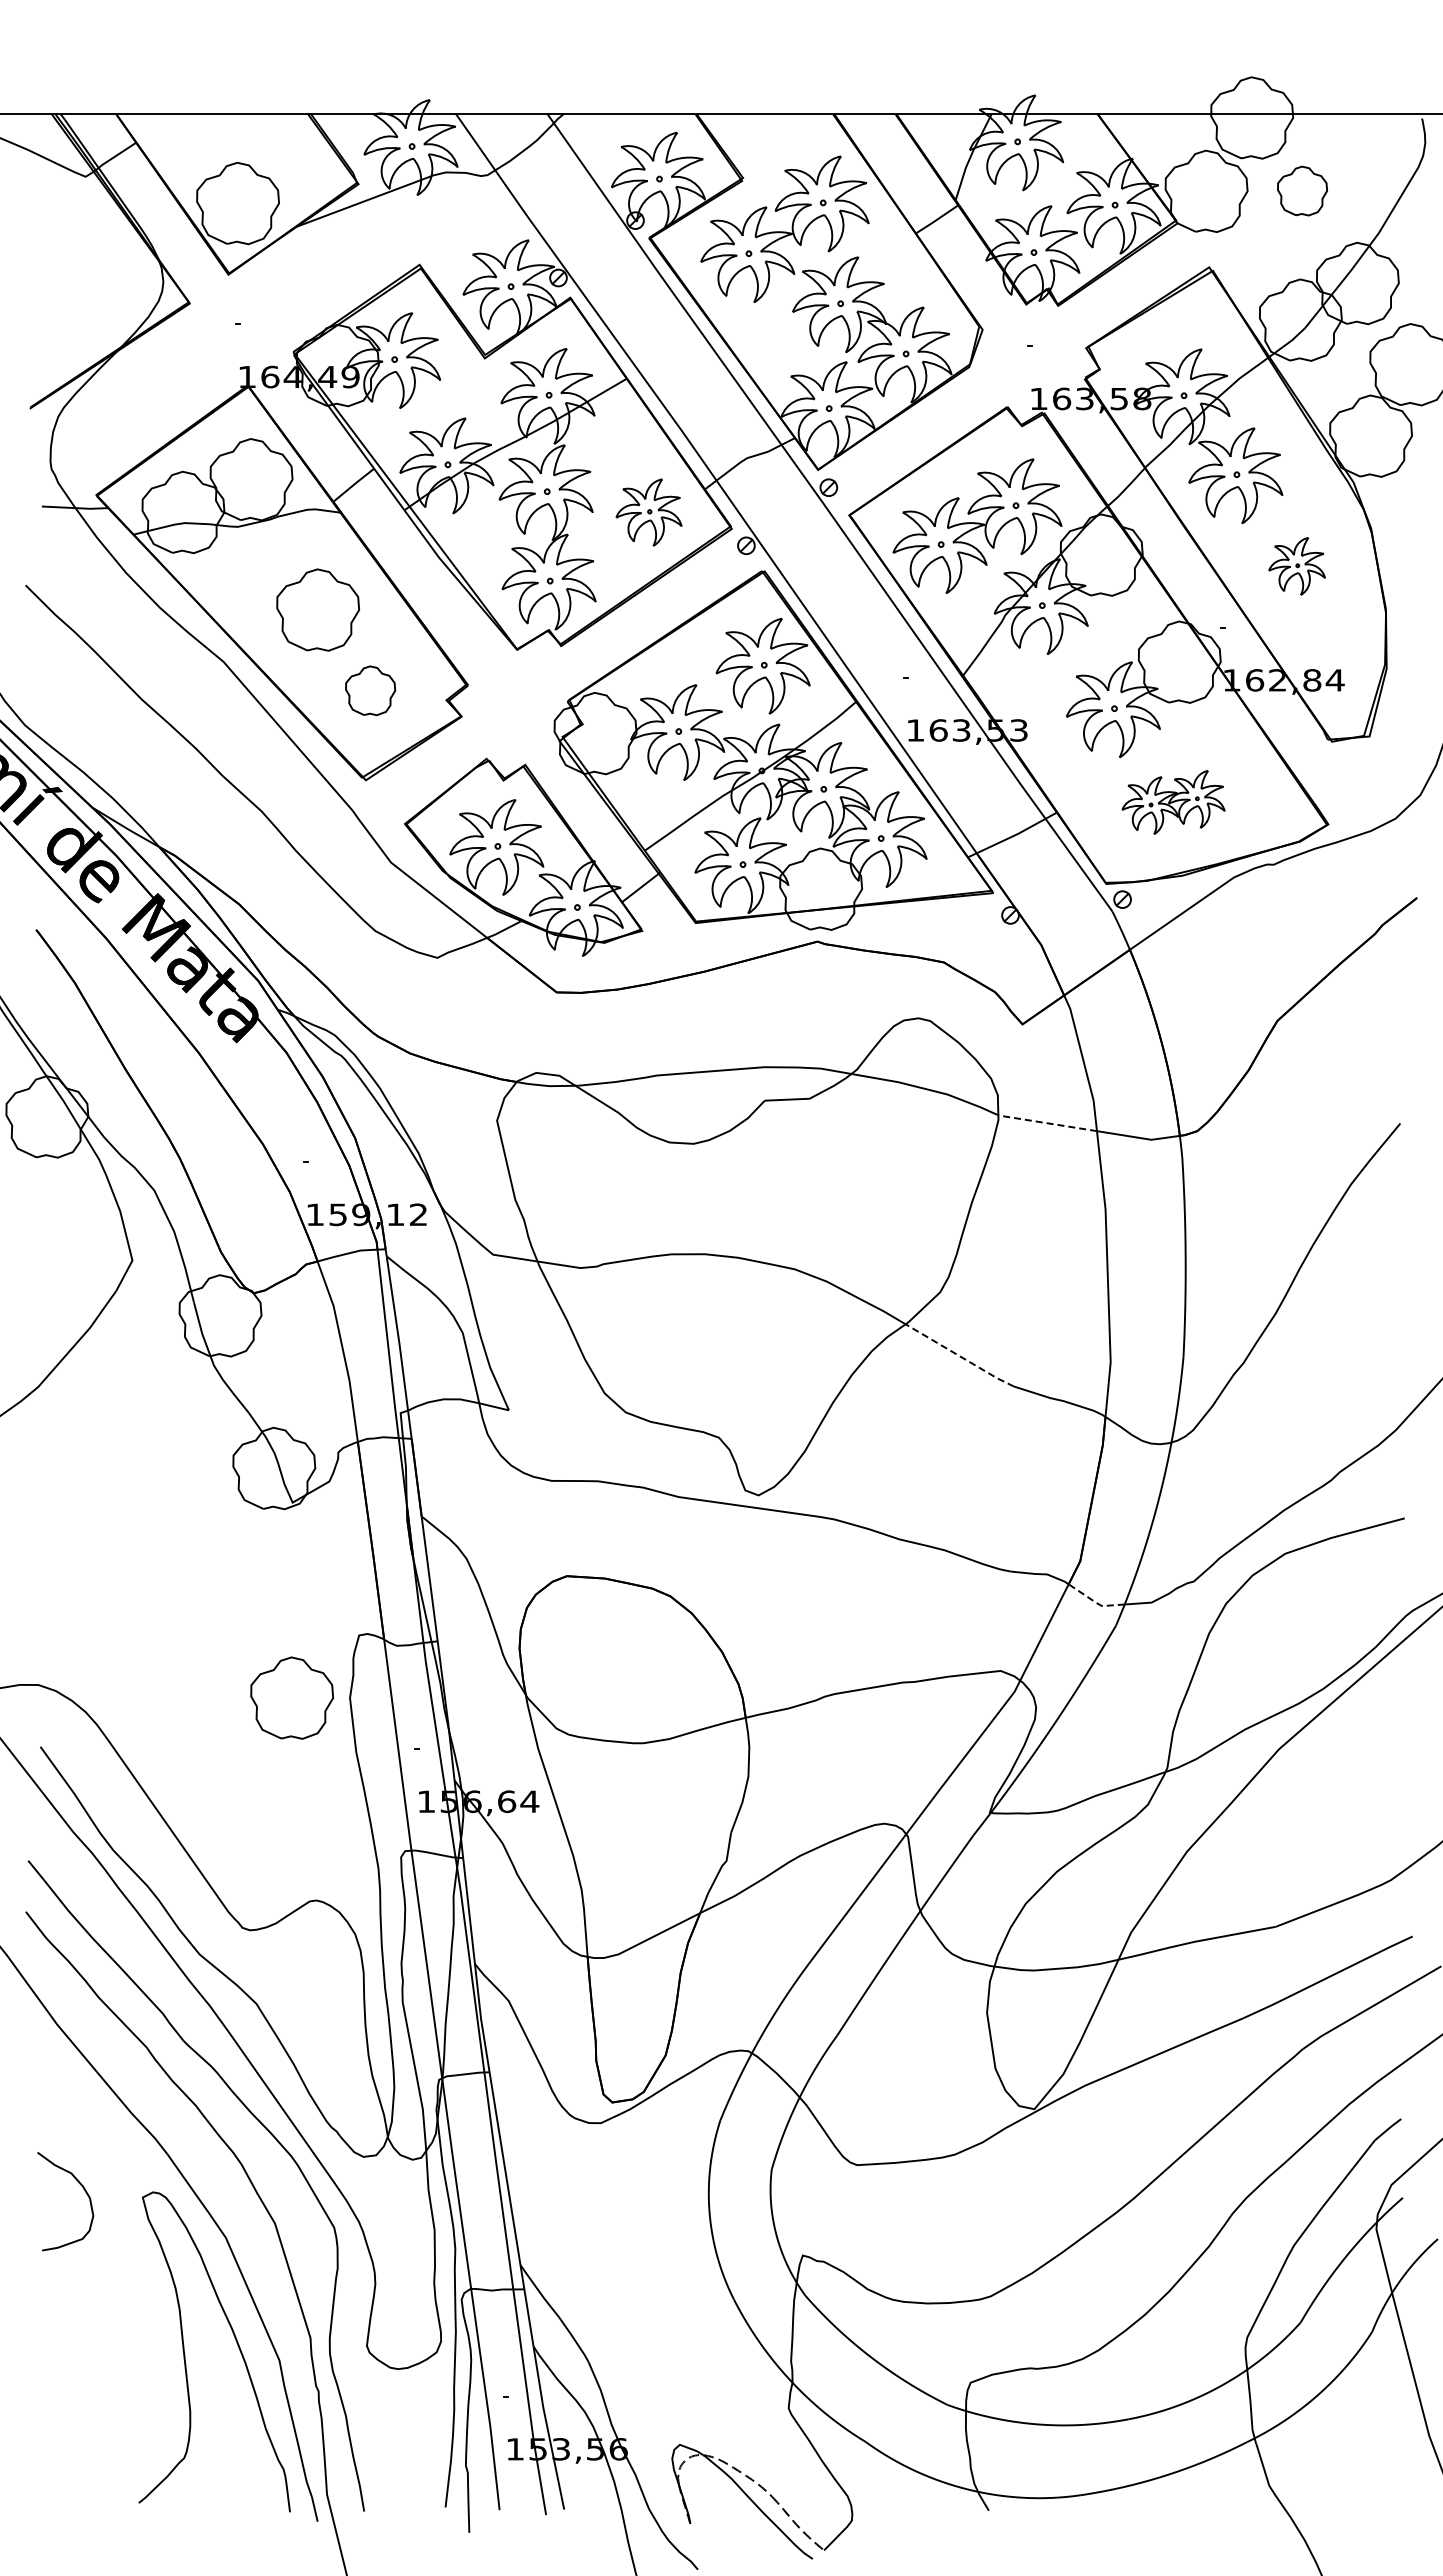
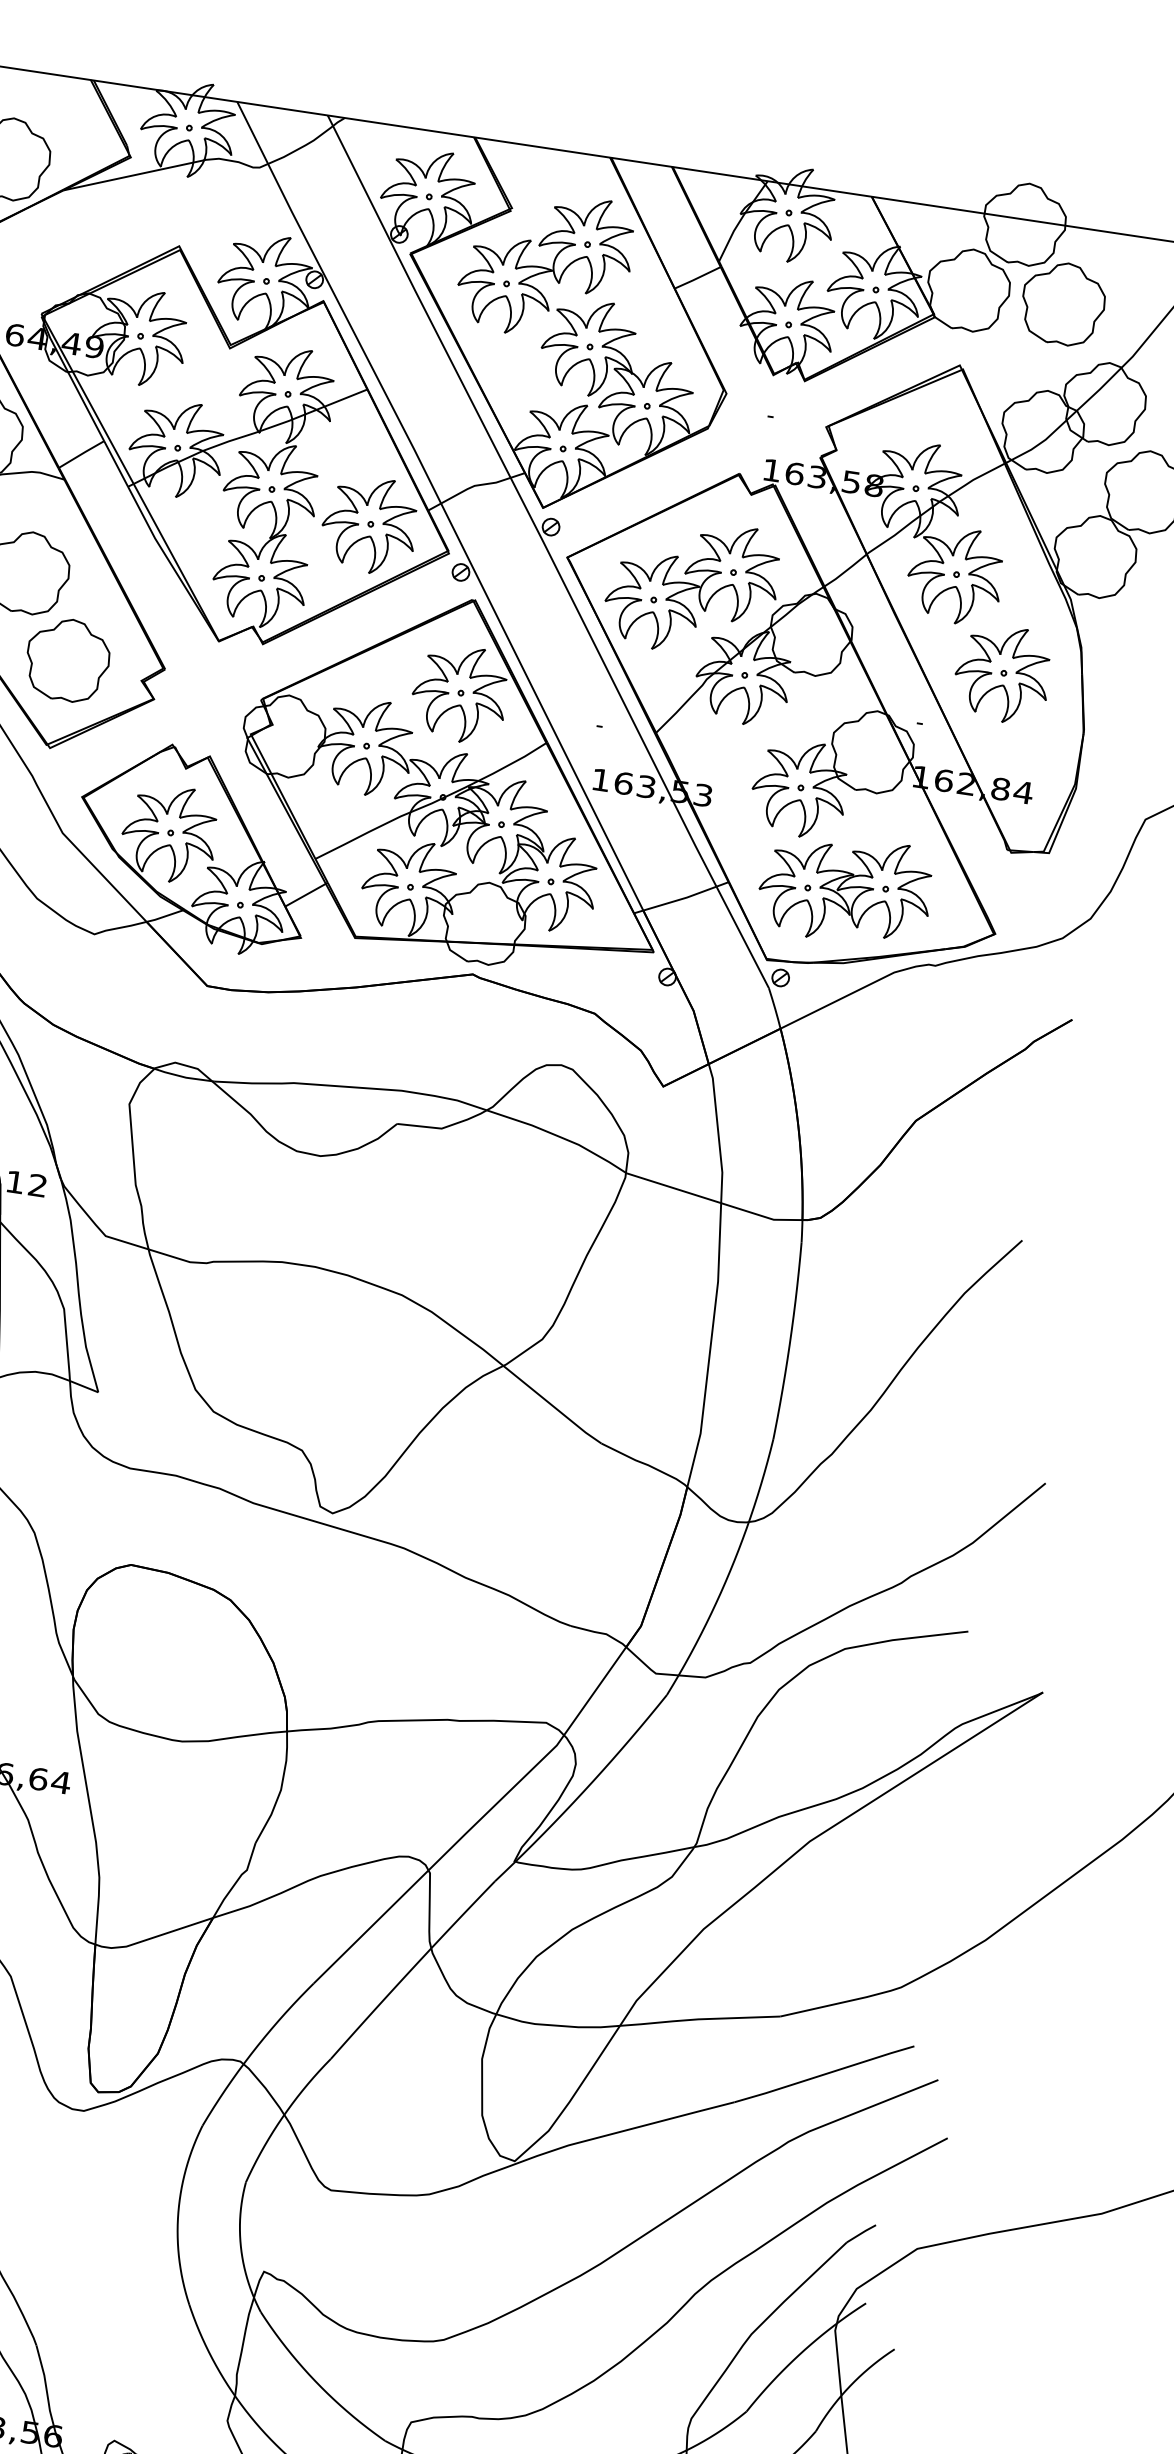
part: (1302, 190) -> (1063, 303), size x1.67
part: (648, 512) -> (369, 525), size x1.43
part: (1296, 566) -> (1001, 674), size x1.67
part: (370, 690) -> (67, 659), size x1.67
part: (1173, 802) -> (845, 889), size x1.67
line: (1047, 1123) -> (673, 1188), dashed -> solid
line: (959, 1356) -> (551, 1405), dashed -> solid
line: (1095, 1602) -> (650, 1669), dashed -> solid

